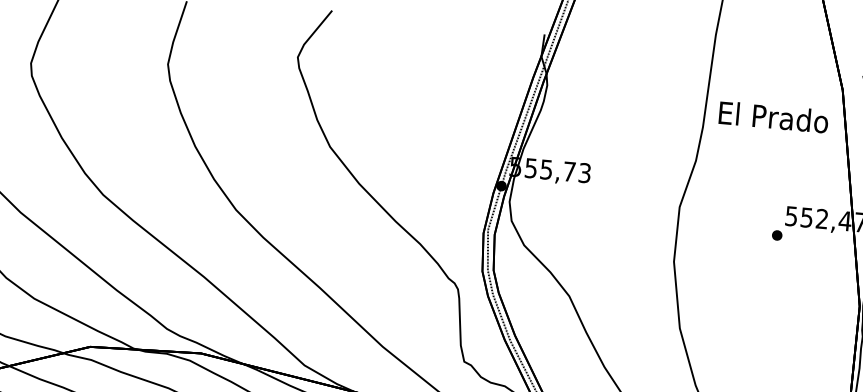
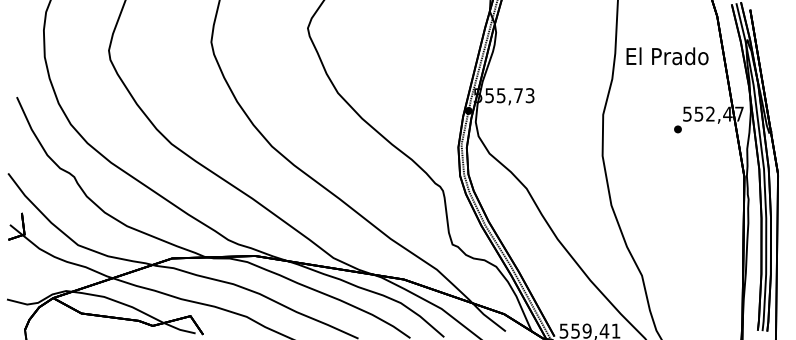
text: (773, 117) -> (667, 56), moved

